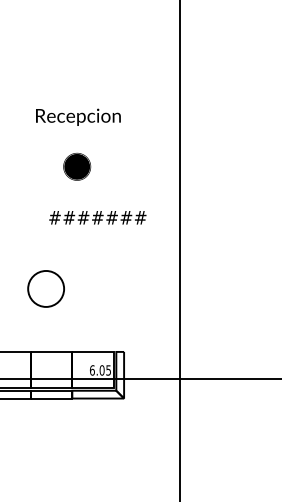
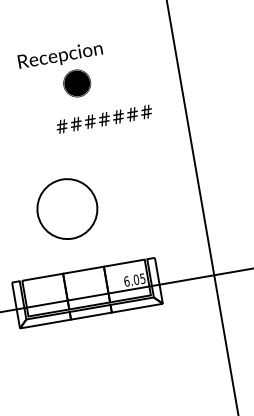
text: (78, 116) -> (60, 55), moved
text: (97, 217) -> (103, 119), moved
circle: (46, 288) -> (67, 208), size x1.67

